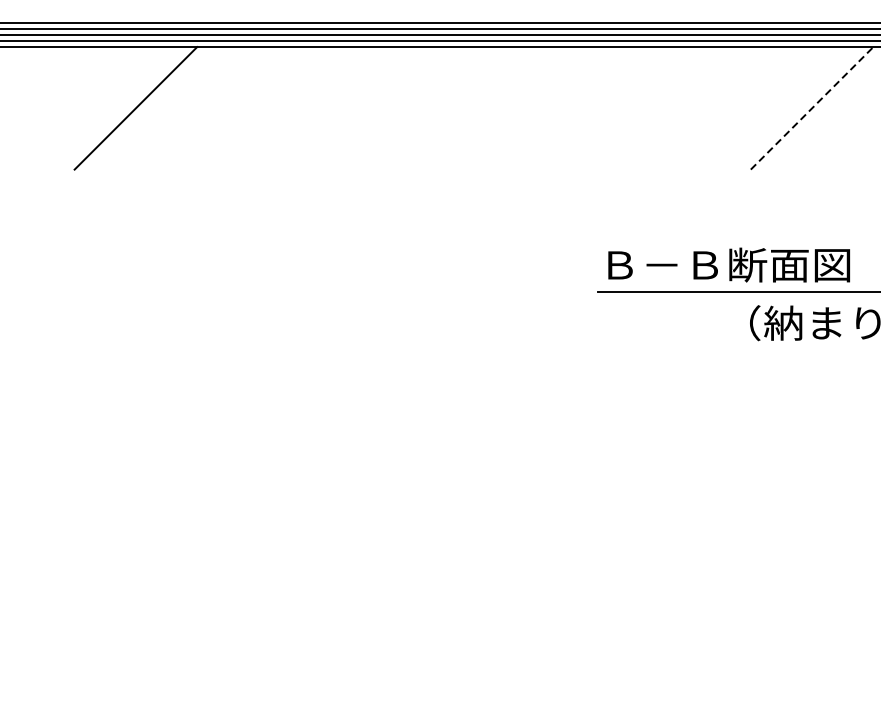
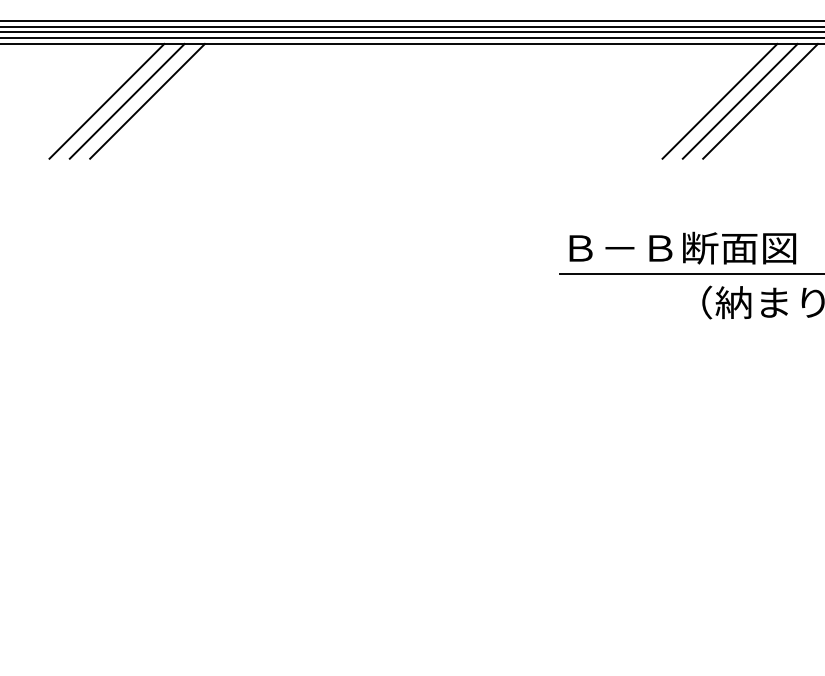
line: (113, 107) -> (106, 100), added
line: (157, 107) -> (147, 100), added
line: (768, 107) -> (719, 100), added
line: (789, 107) -> (739, 100), added
line: (812, 108) -> (760, 101), dashed -> solid

